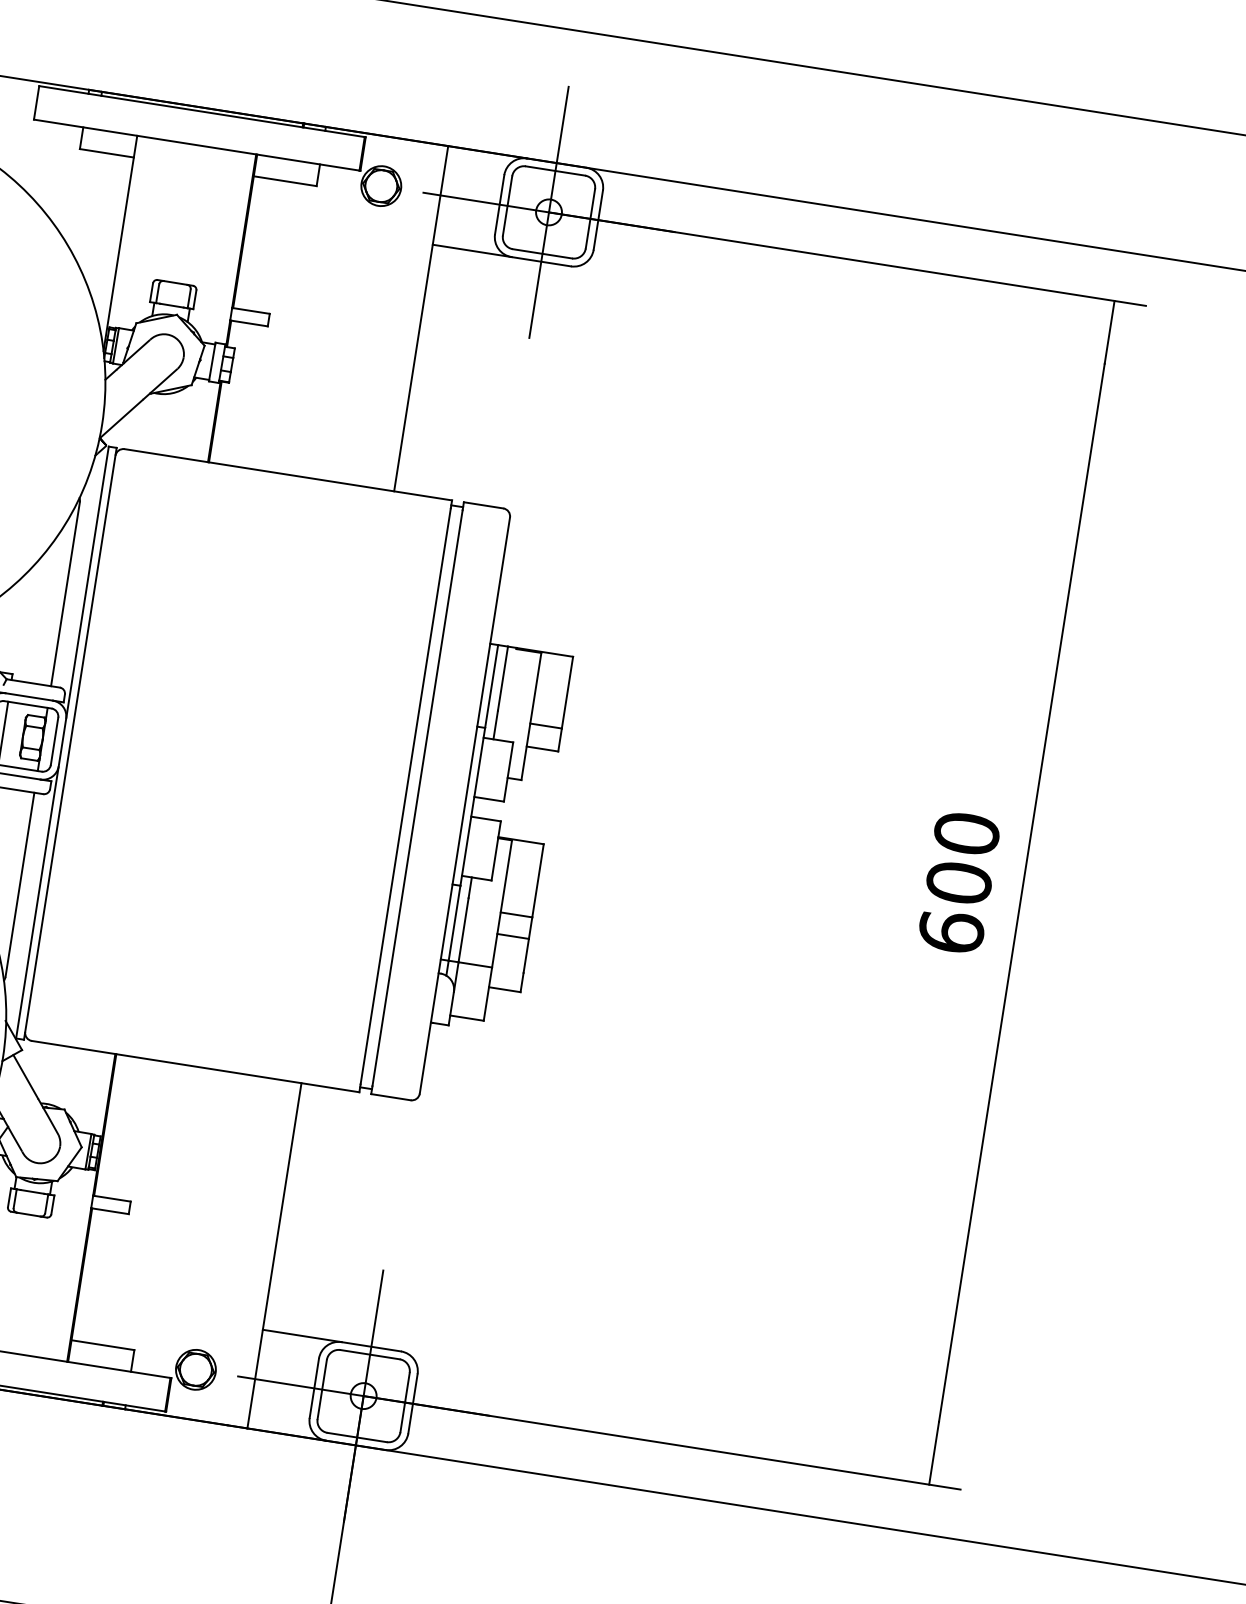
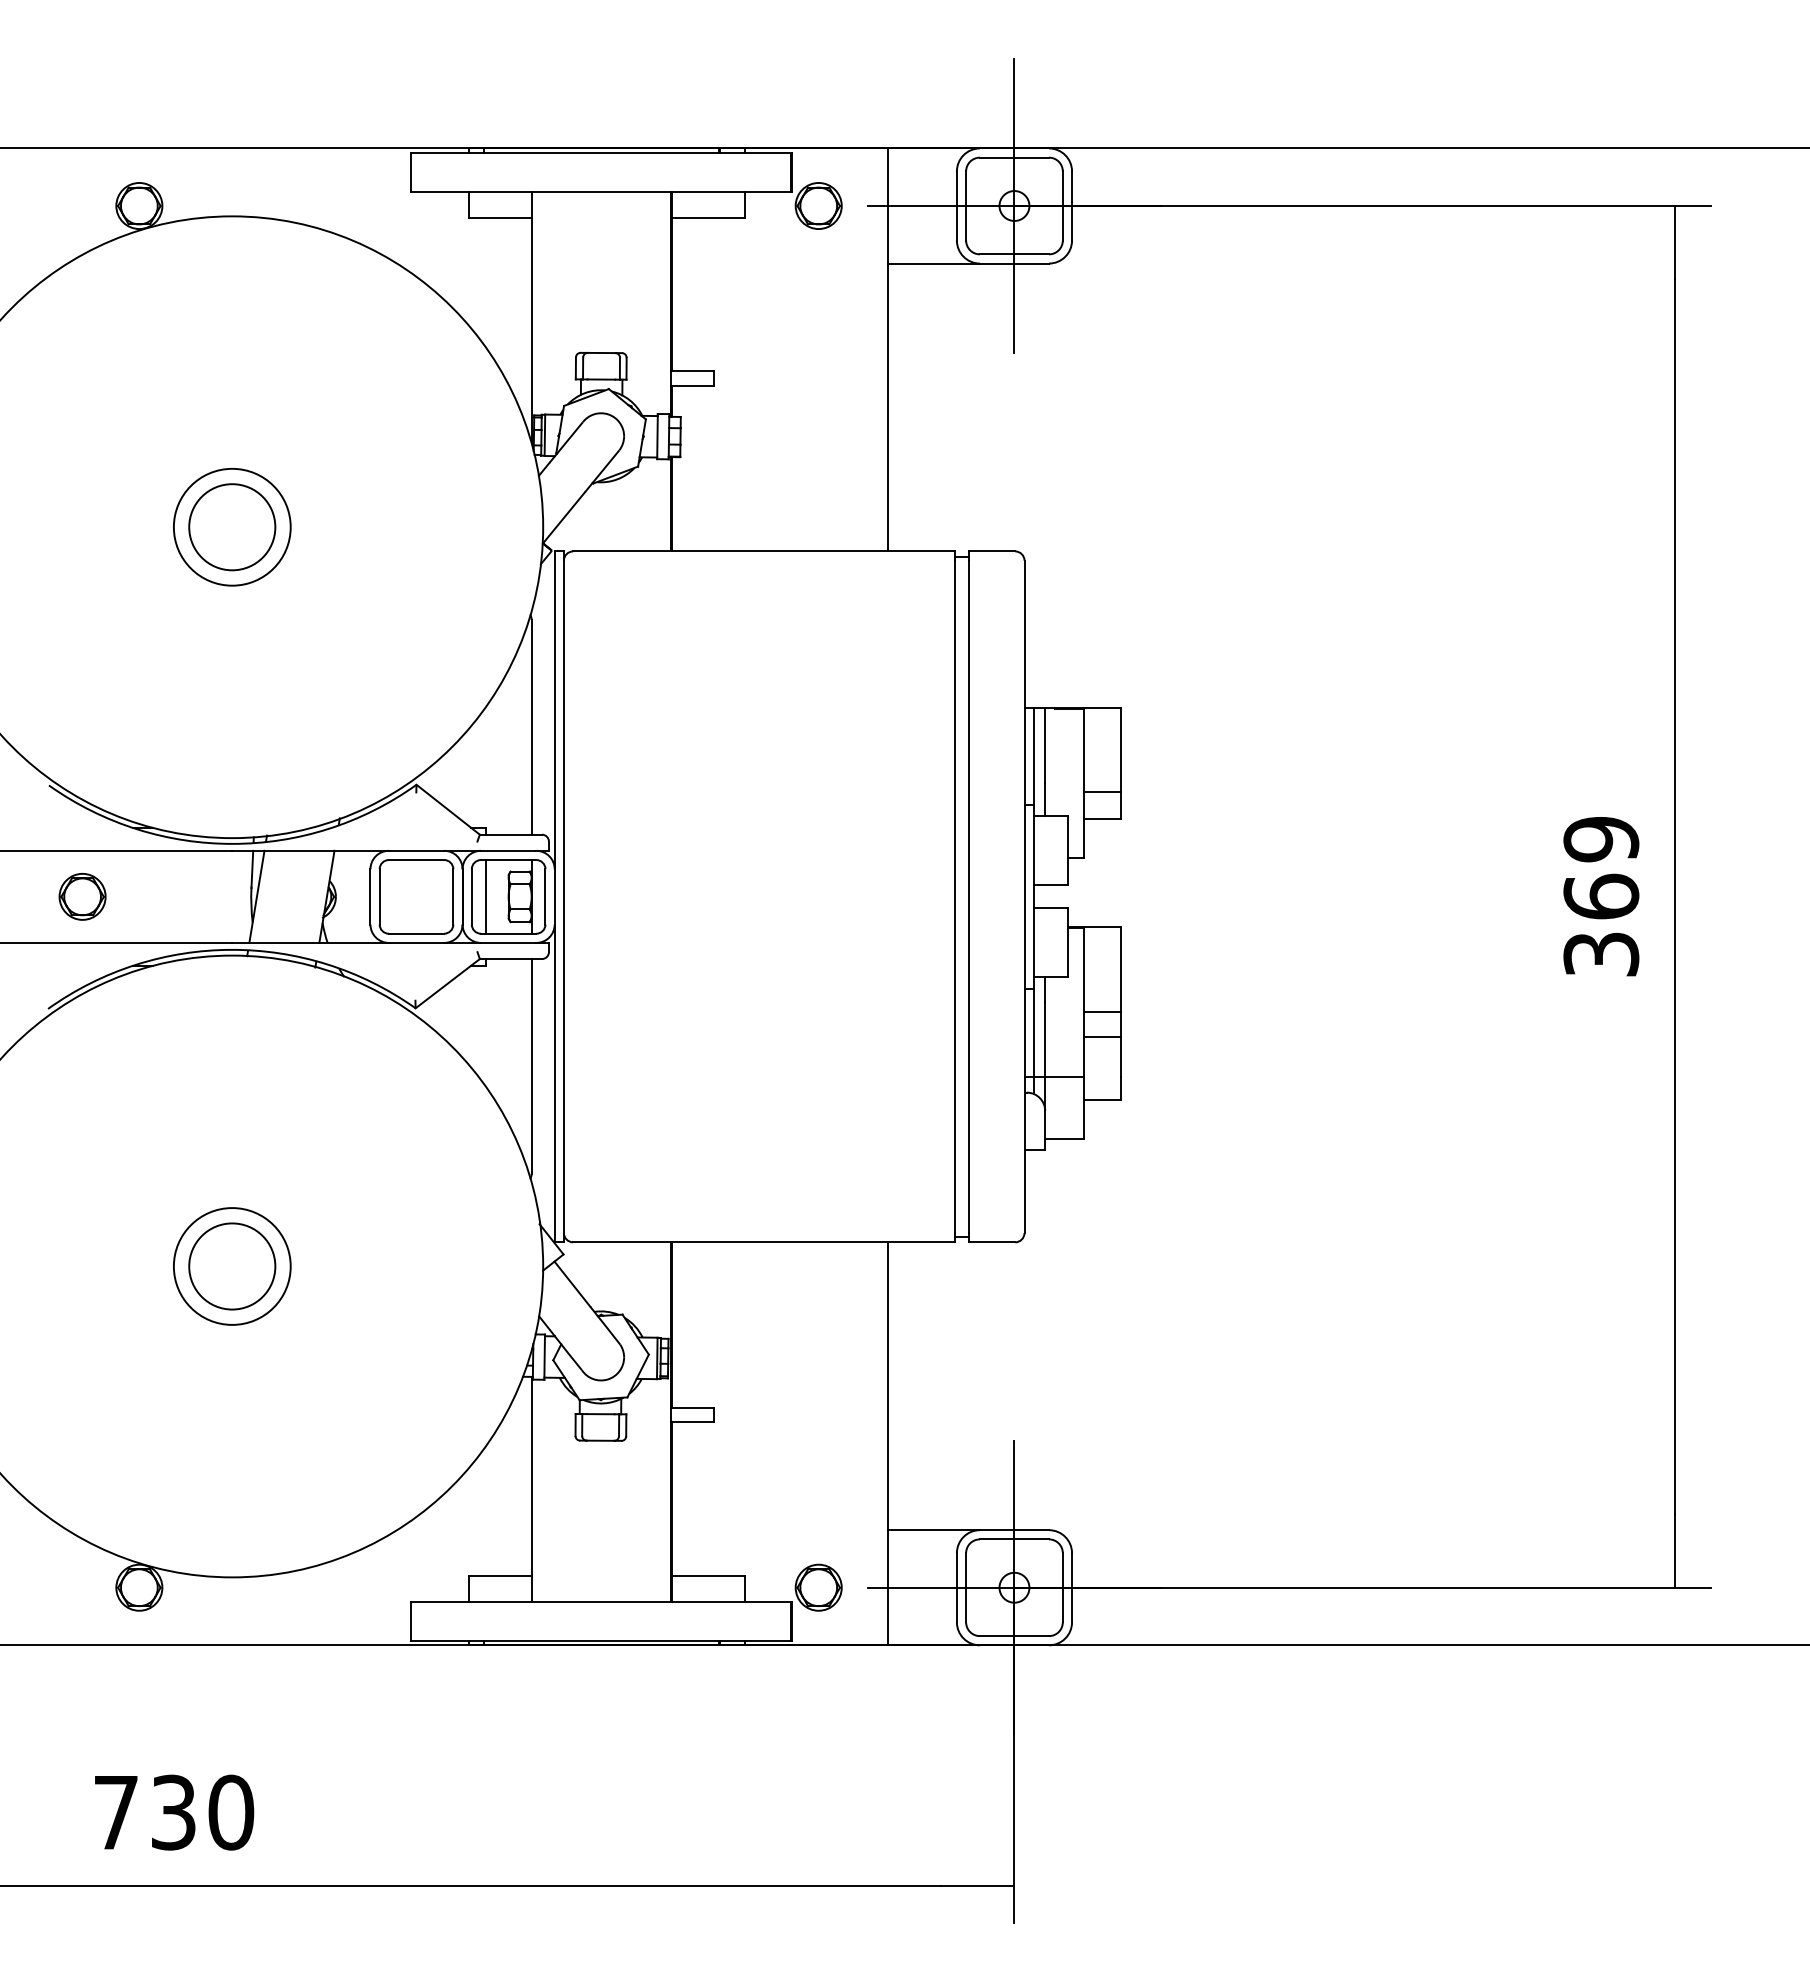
text: (959, 882) -> (1601, 896), 600 -> 369

